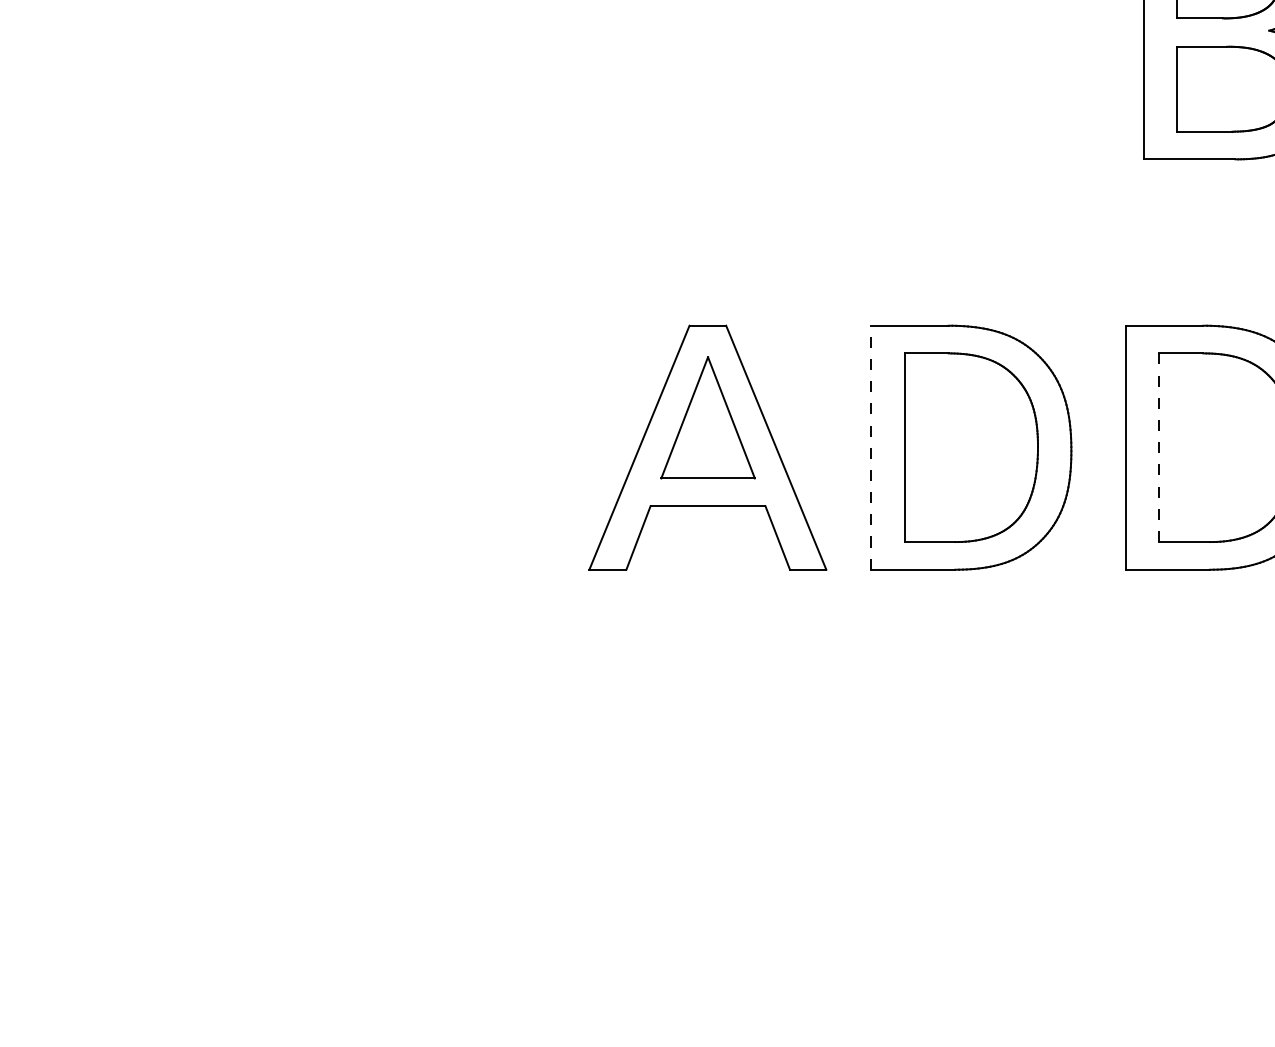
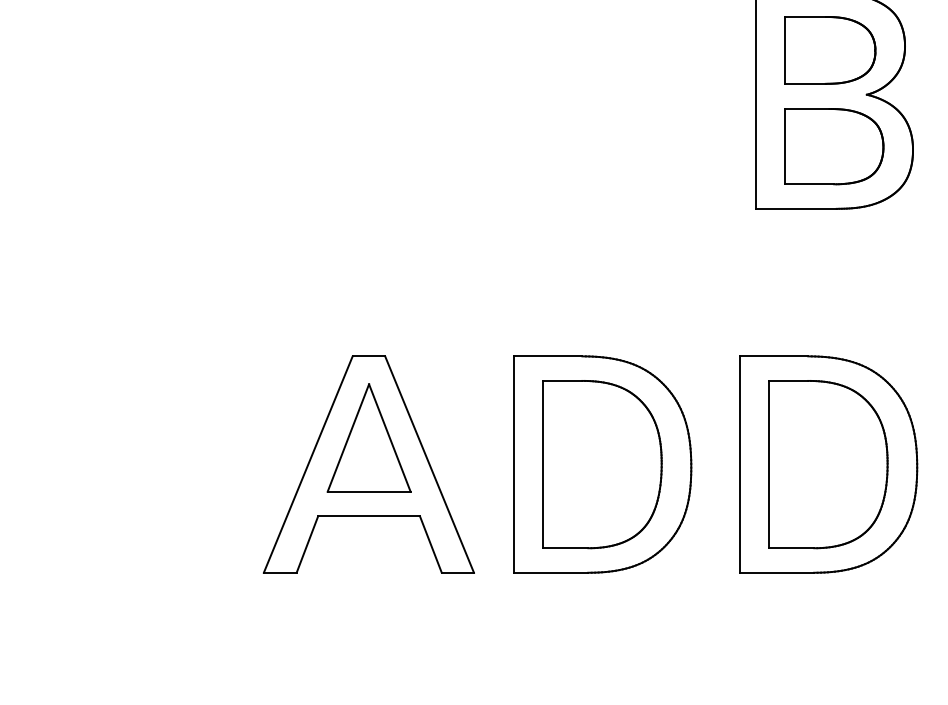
line: (871, 447) -> (514, 464), dashed -> solid
line: (1159, 448) -> (769, 465), dashed -> solid

